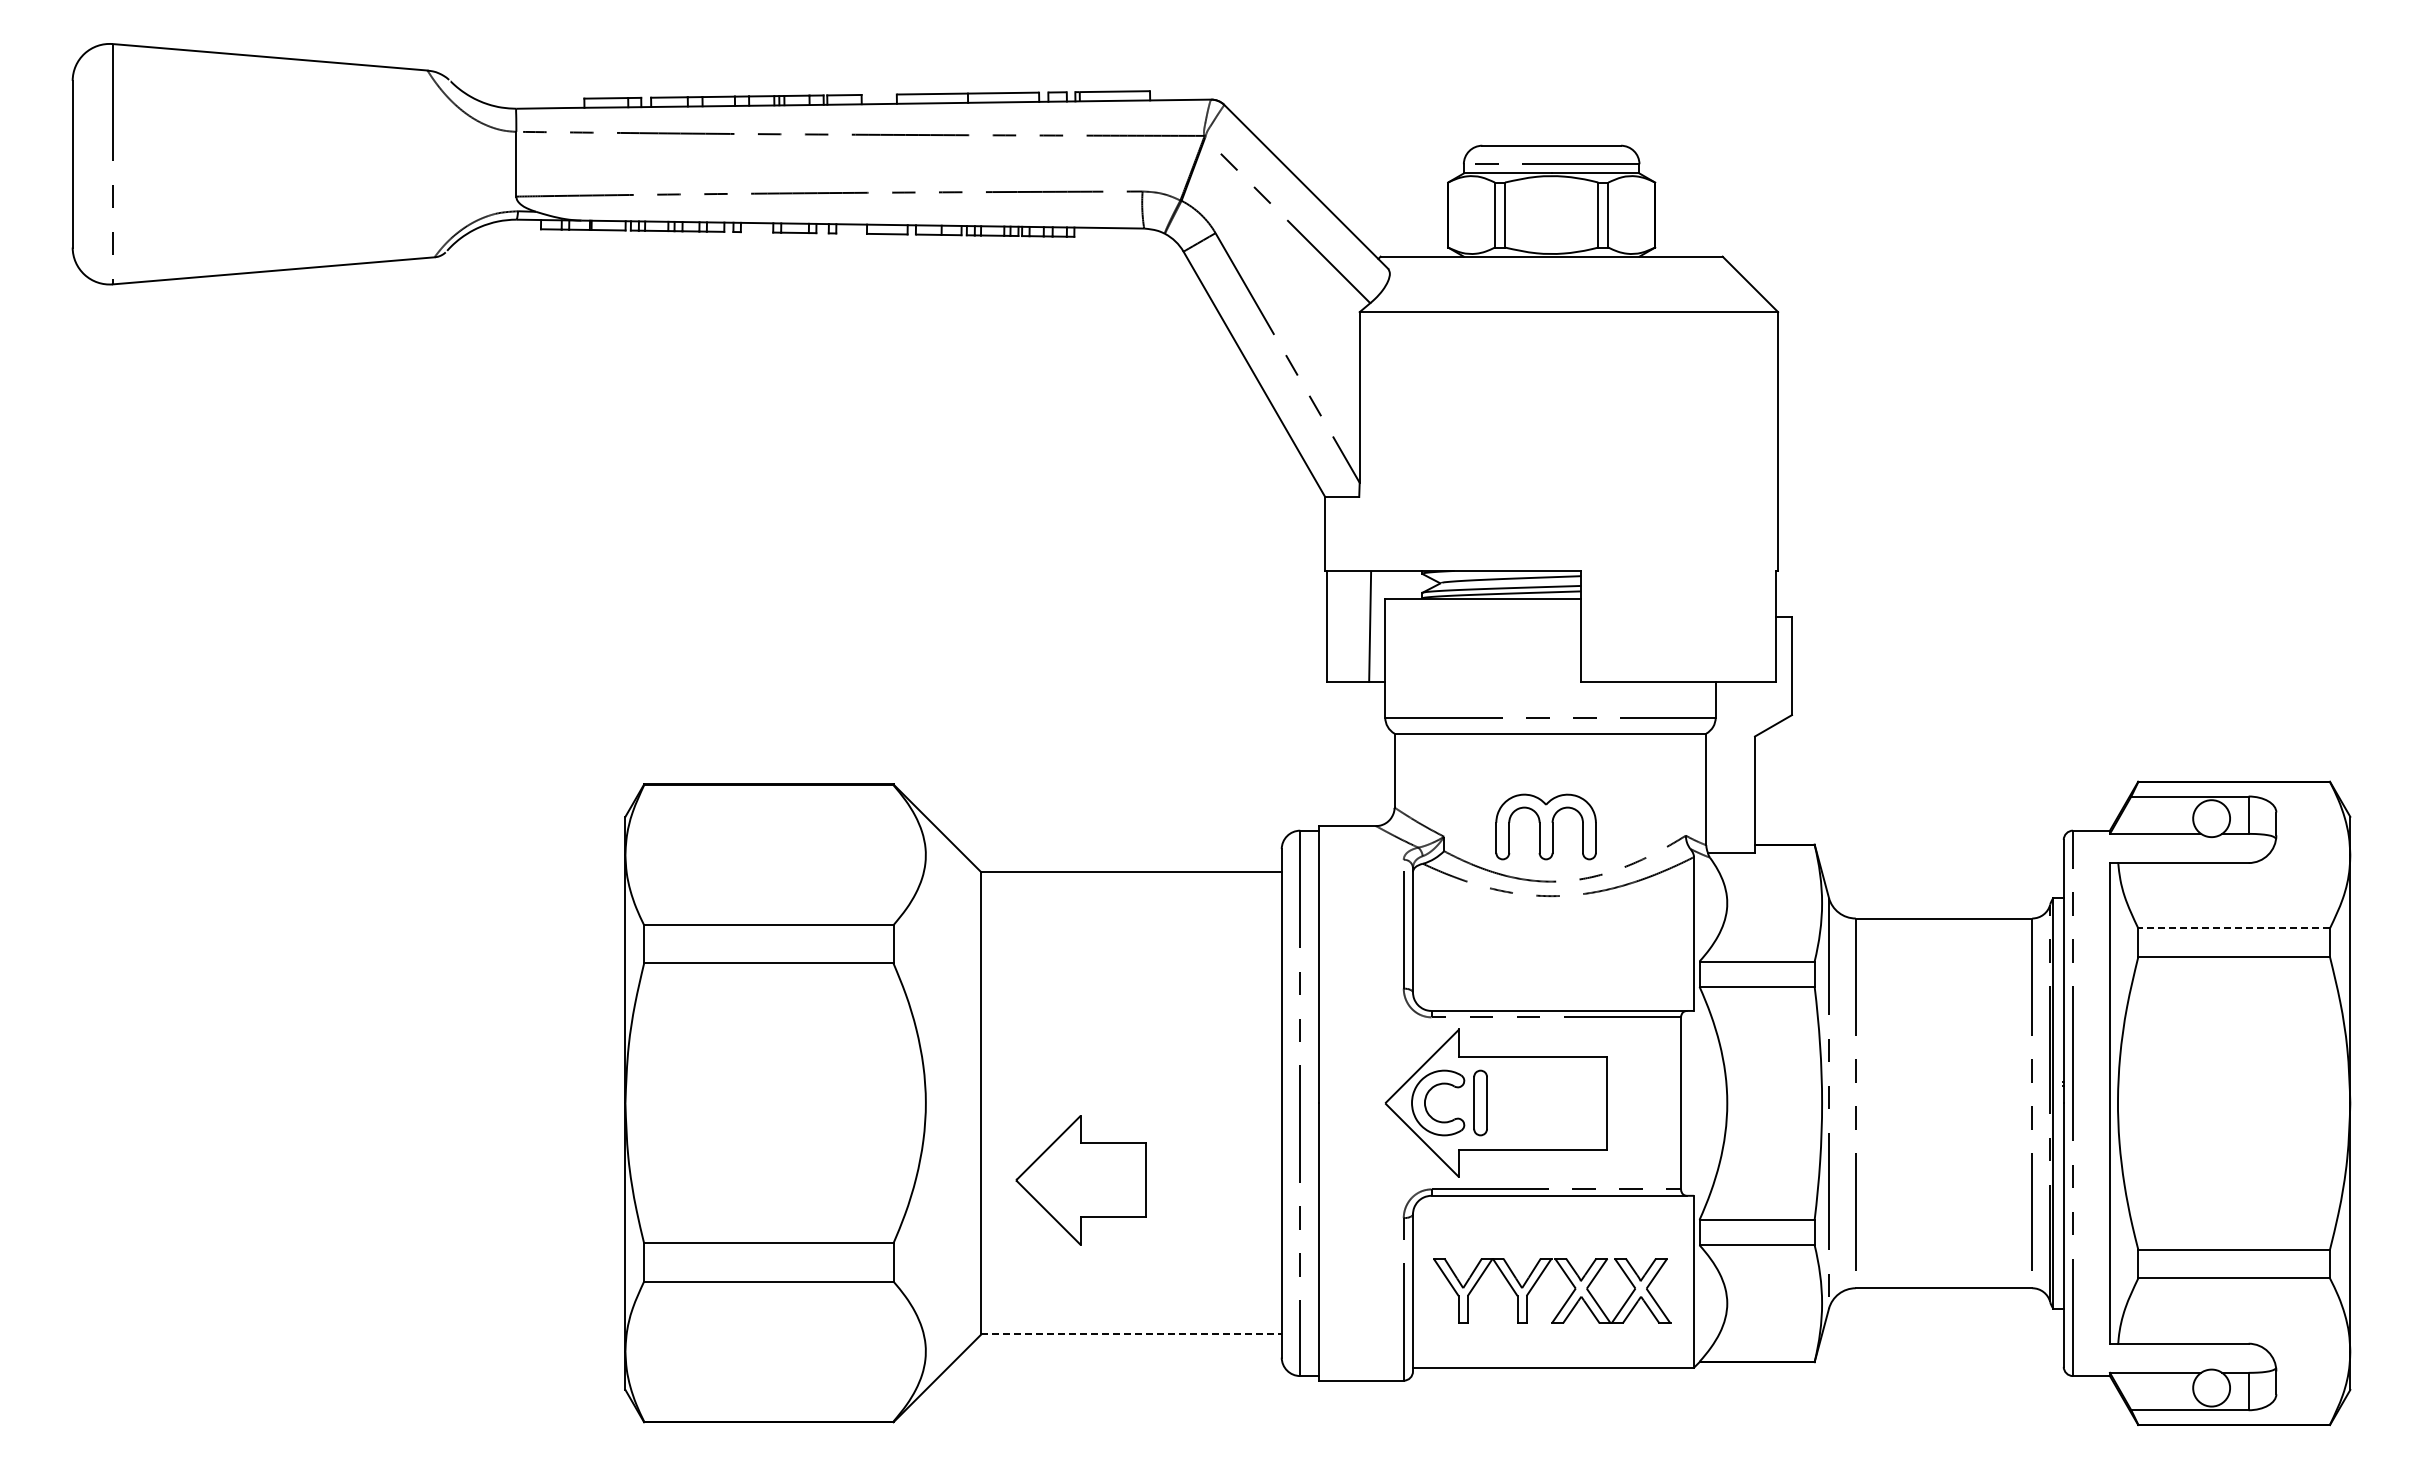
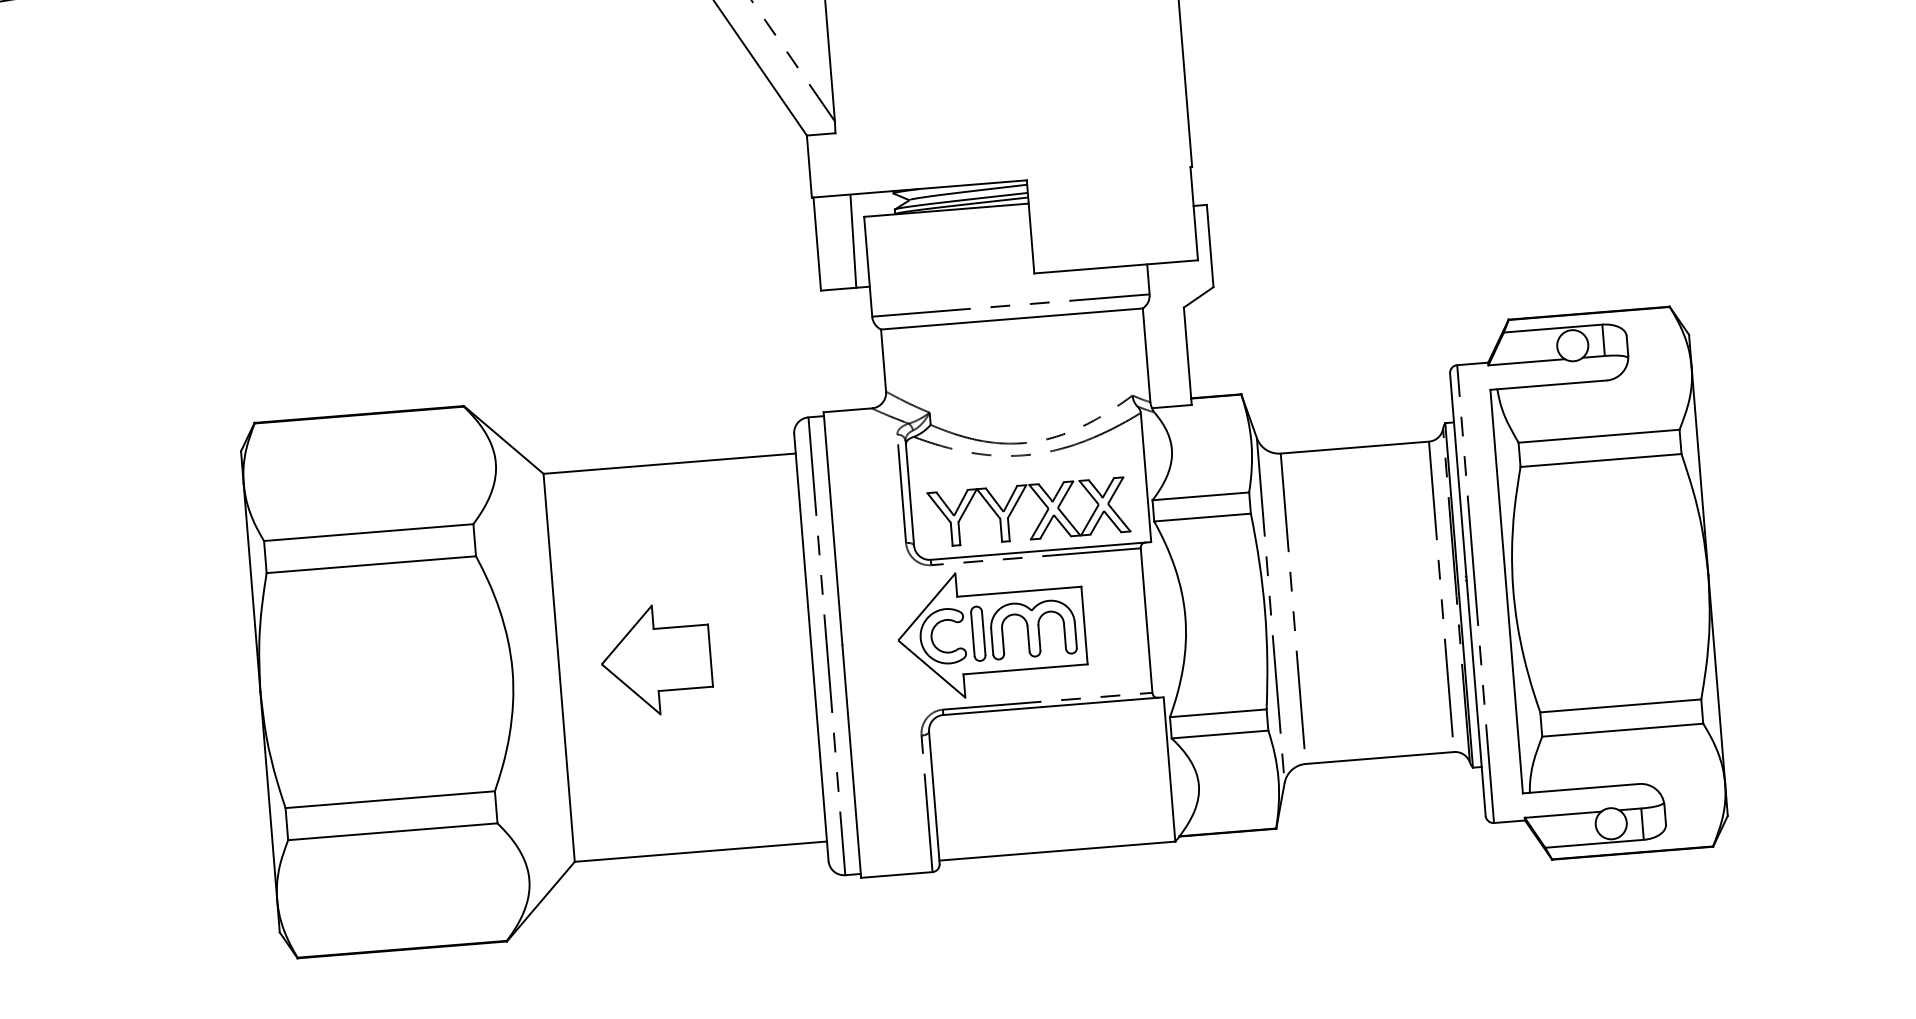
part: (1545, 826) -> (1032, 628), moved
line: (2234, 928) -> (1599, 436), dashed -> solid
part: (1080, 1180) -> (655, 660), moved
part: (1567, 1298) -> (1042, 517), moved
line: (1132, 1334) -> (701, 851), dashed -> solid

